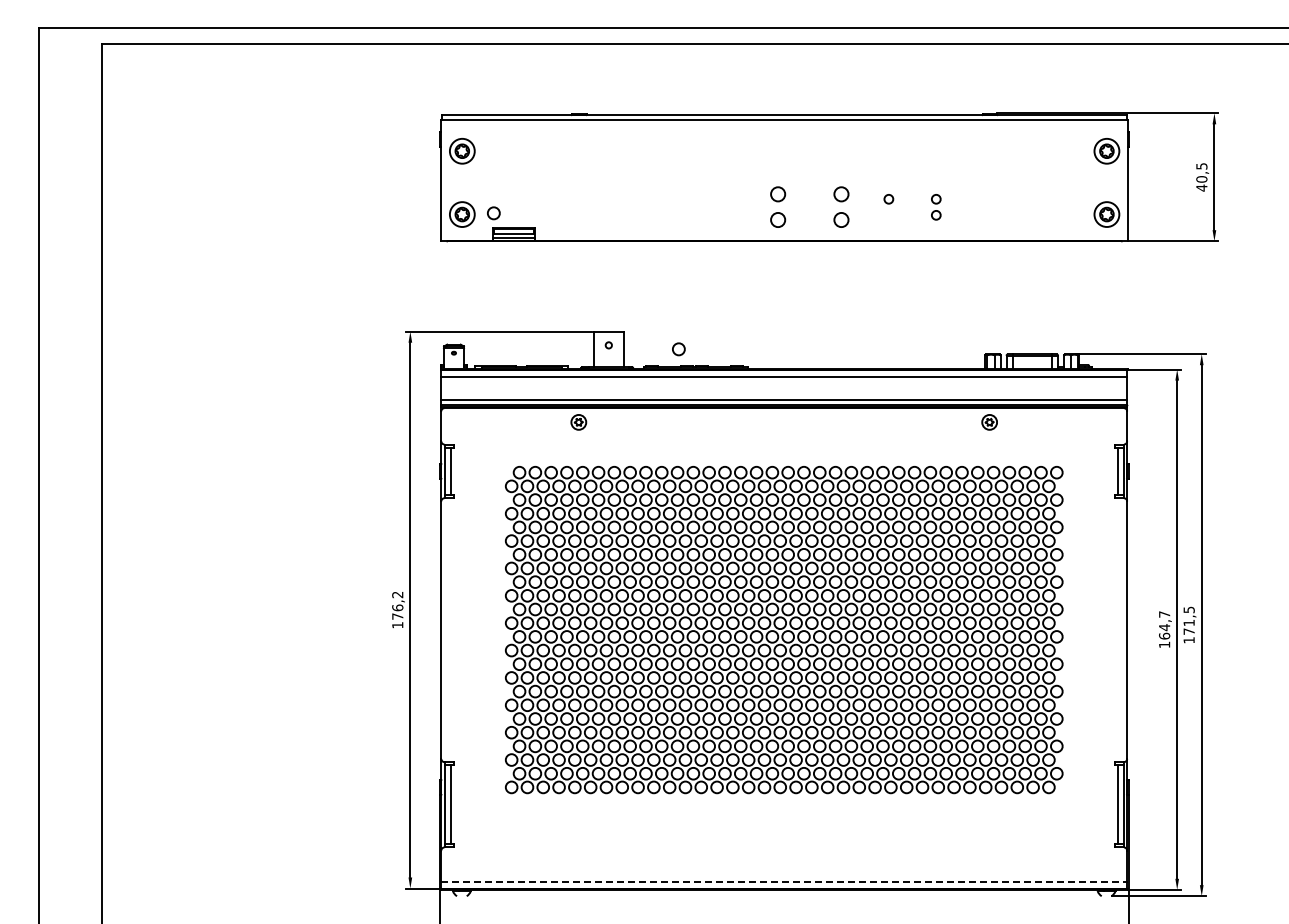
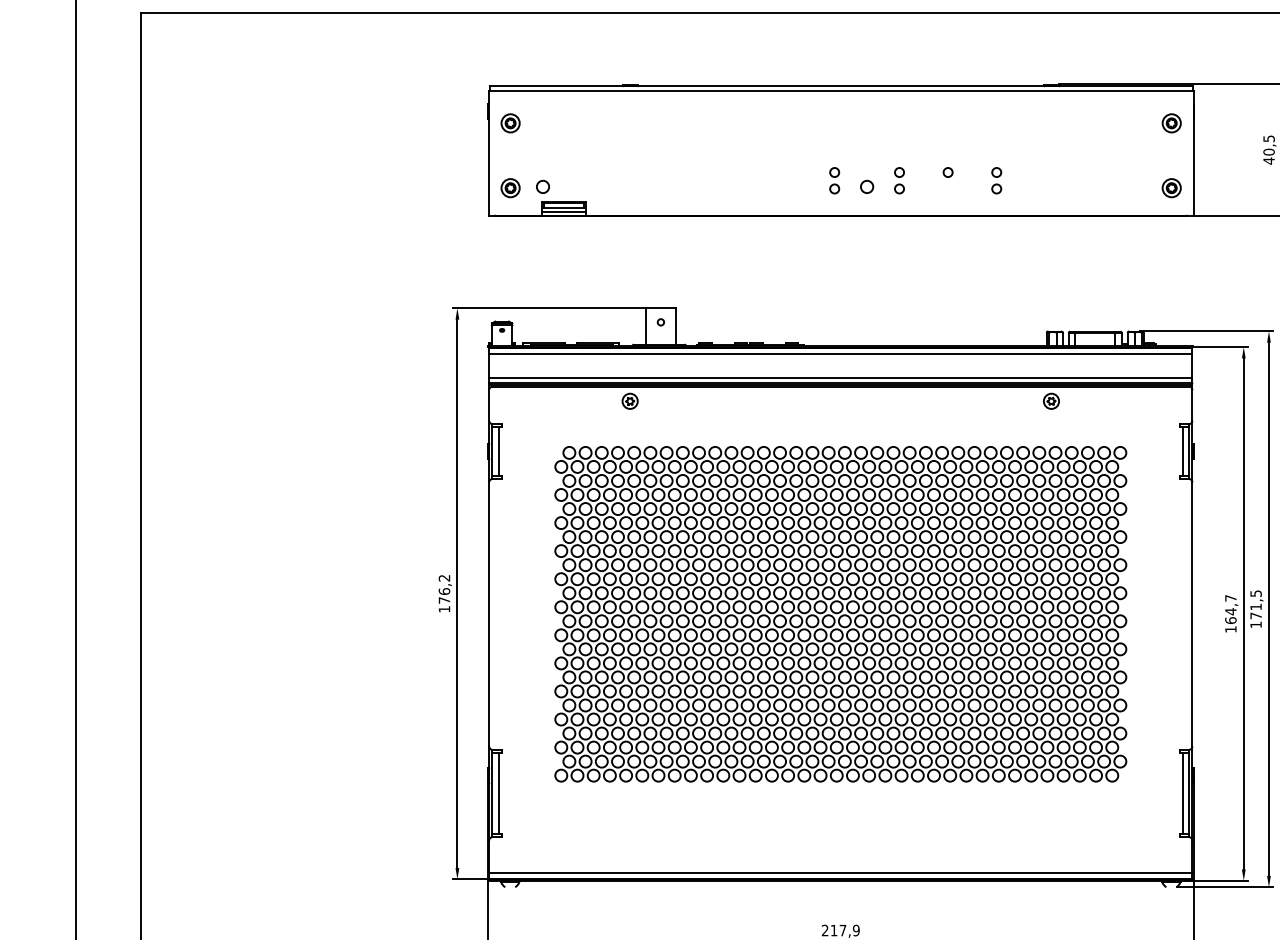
part: (461, 151) -> (509, 123), size x0.71
part: (1106, 151) -> (1171, 123), size x0.71
part: (778, 207) -> (834, 180), size x0.62
part: (841, 207) -> (899, 180), size x0.62
part: (461, 214) -> (509, 188), size x0.71
part: (1106, 214) -> (1171, 188), size x0.71
circle: (678, 349) -> (866, 187), moved
line: (784, 882) -> (841, 873), dashed -> solid

